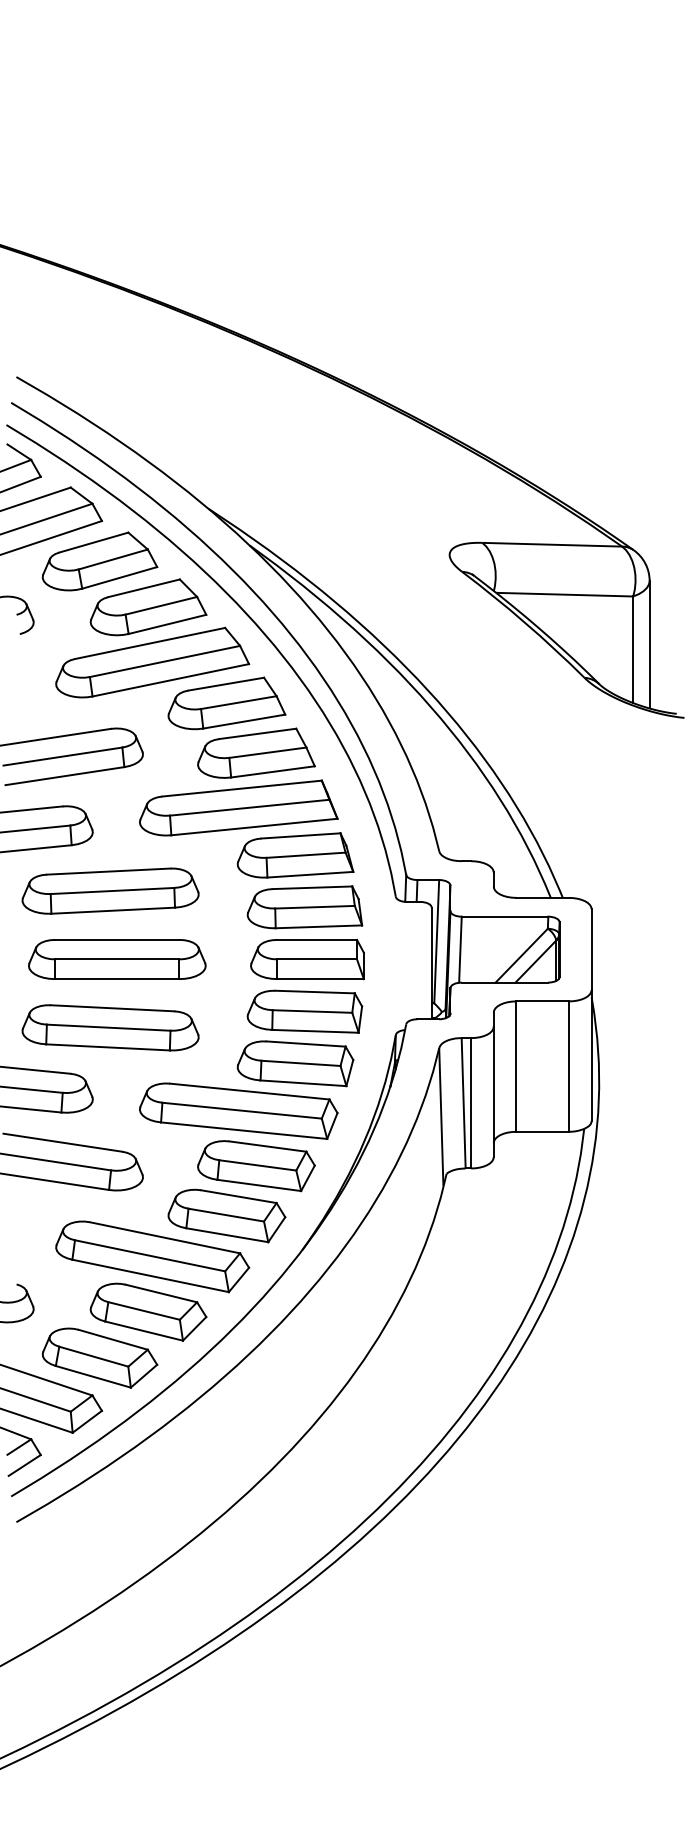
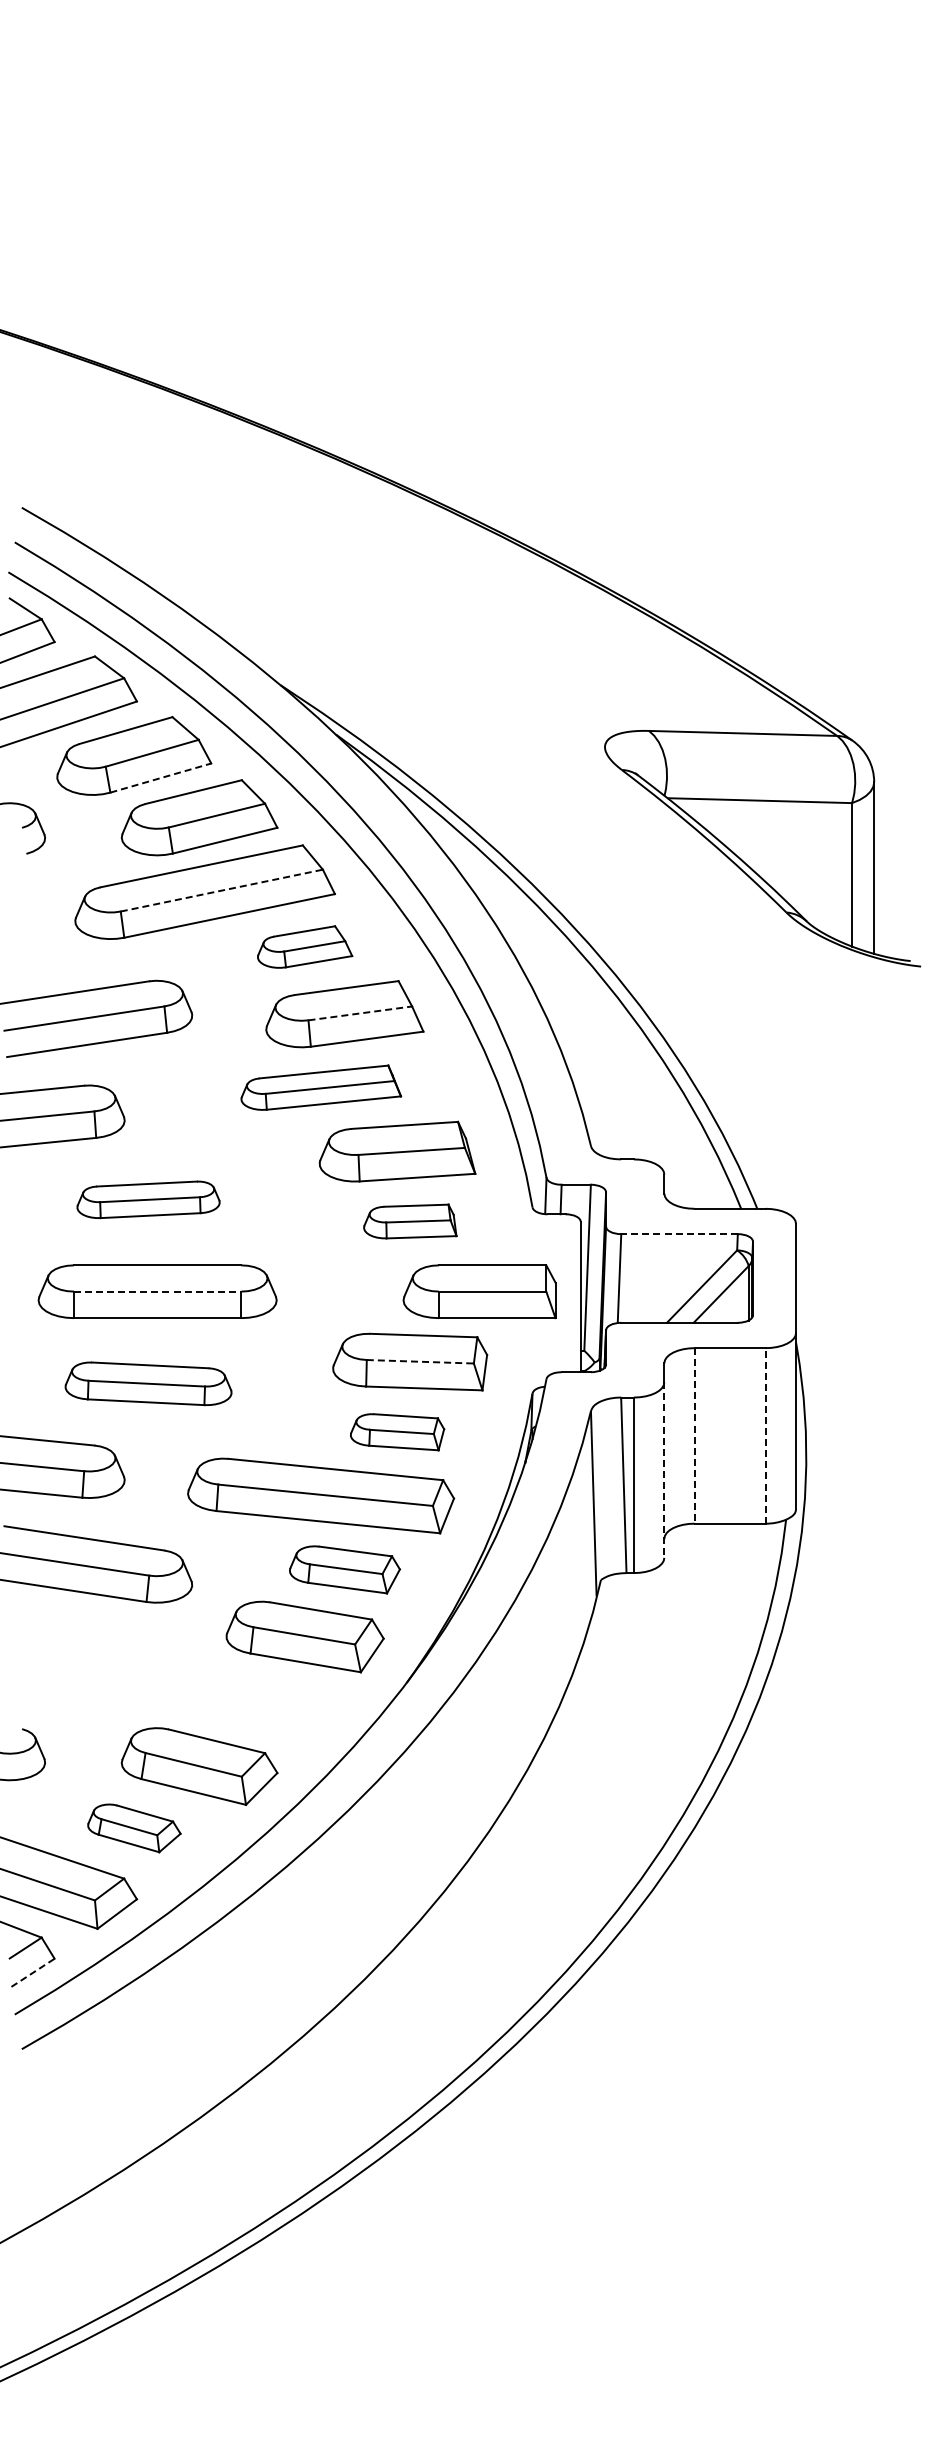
line: (119, 578) -> (160, 778), solid -> dashed
line: (165, 661) -> (222, 890), solid -> dashed
part: (226, 703) -> (304, 946), size x0.6
line: (268, 752) -> (360, 1013), solid -> dashed
part: (239, 807) -> (321, 1087), size x0.6
part: (110, 890) -> (148, 1199), size x0.6
part: (305, 907) -> (410, 1221), size x0.6
line: (505, 916) -> (679, 1234), solid -> dashed
line: (117, 959) -> (157, 1291), solid -> dashed
part: (307, 959) -> (479, 1291), moved
line: (312, 1011) -> (420, 1361), solid -> dashed
part: (110, 1027) -> (148, 1383), size x0.7
part: (295, 1064) -> (397, 1432), size x0.6
line: (516, 1066) -> (694, 1435), solid -> dashed
line: (568, 1066) -> (765, 1435), solid -> dashed
line: (493, 1092) -> (664, 1470), solid -> dashed
part: (256, 1165) -> (344, 1569), size x0.7
part: (152, 1256) -> (205, 1691), removed
part: (100, 1358) -> (134, 1828), size x0.6
line: (25, 1465) -> (33, 1972), solid -> dashed

